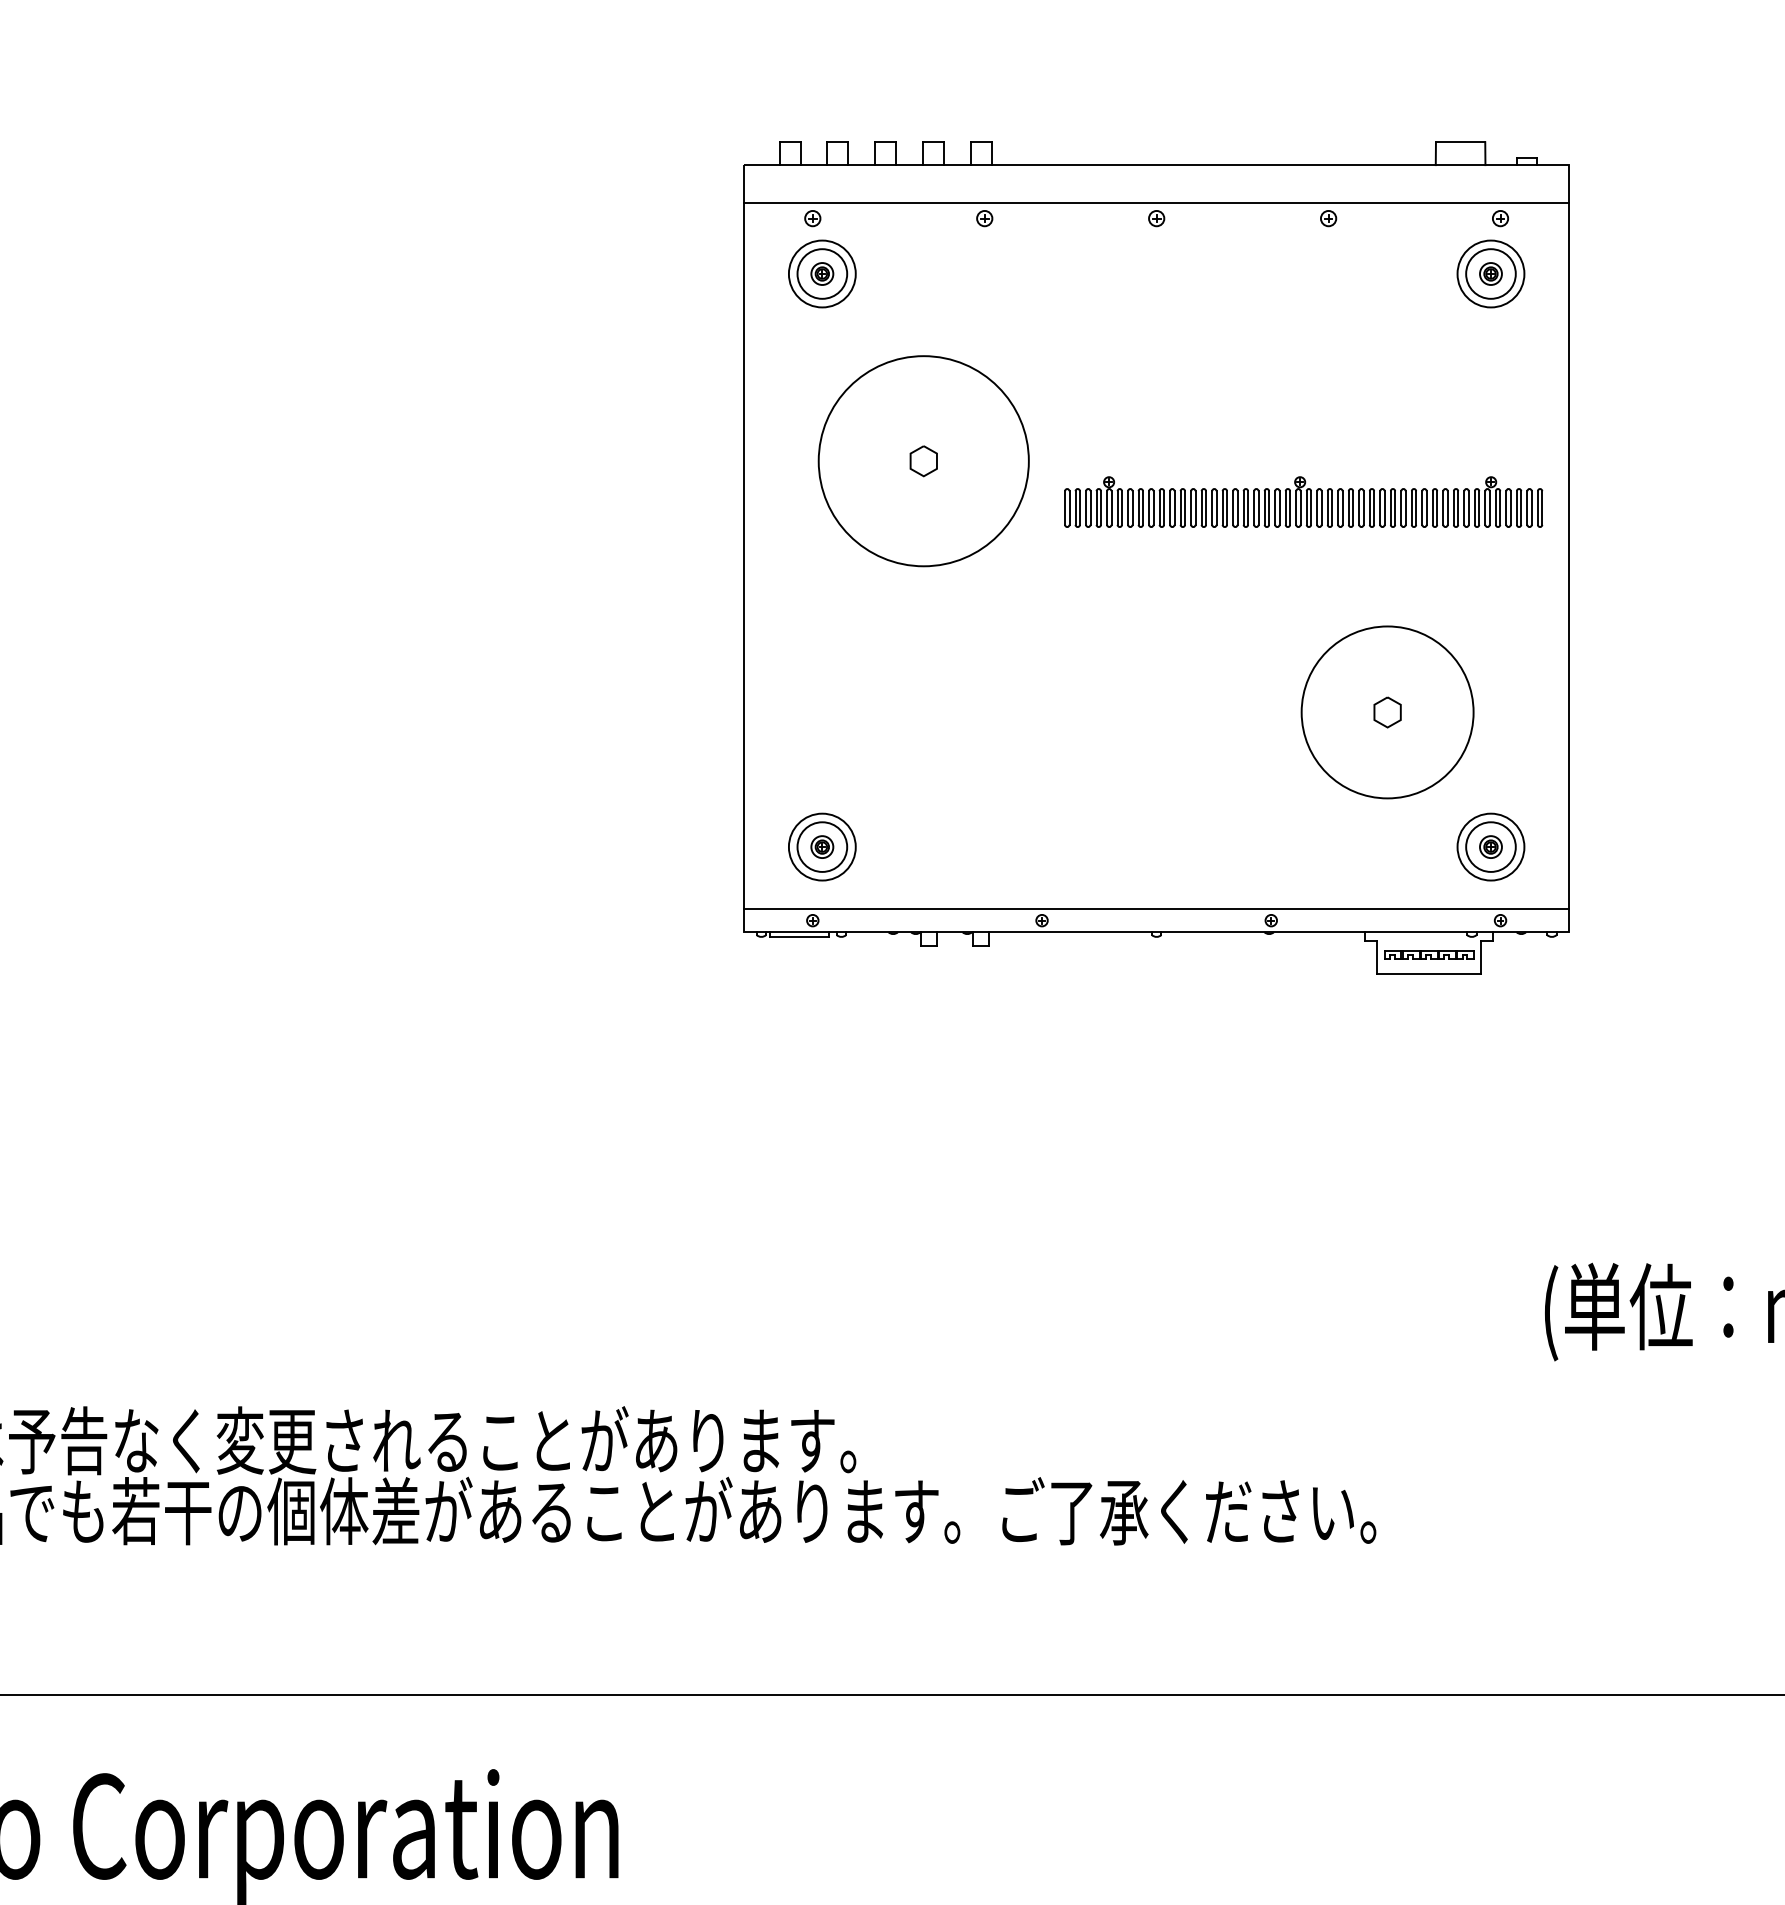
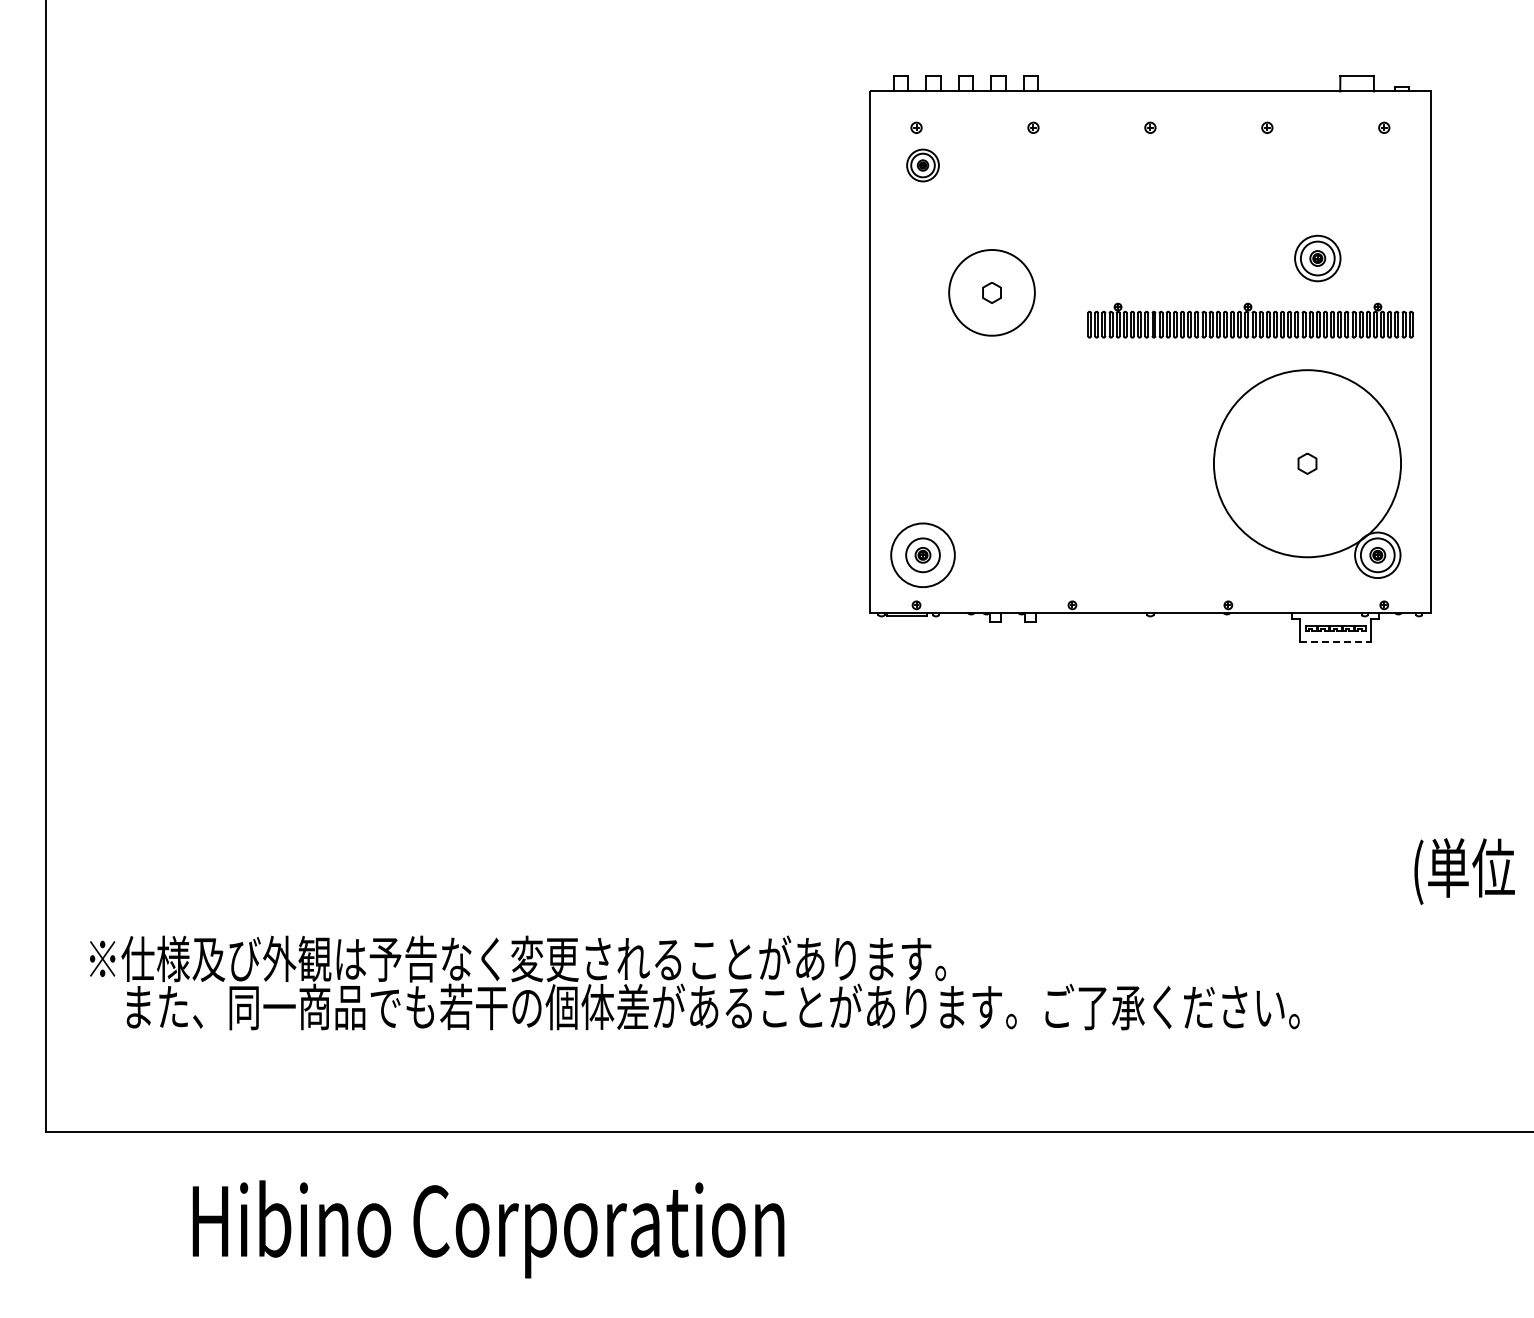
line: (1155, 203) -> (1149, 117), removed
part: (821, 273) -> (922, 165), size x0.7
part: (1490, 273) -> (1317, 258), moved
circle: (923, 460) -> (991, 292), size x0.6
circle: (1387, 712) -> (1307, 463), size x1.6
circle: (821, 847) -> (922, 555), size x1.4
line: (1155, 909) -> (1149, 597), removed
line: (1428, 973) -> (1335, 641), solid -> dashed

